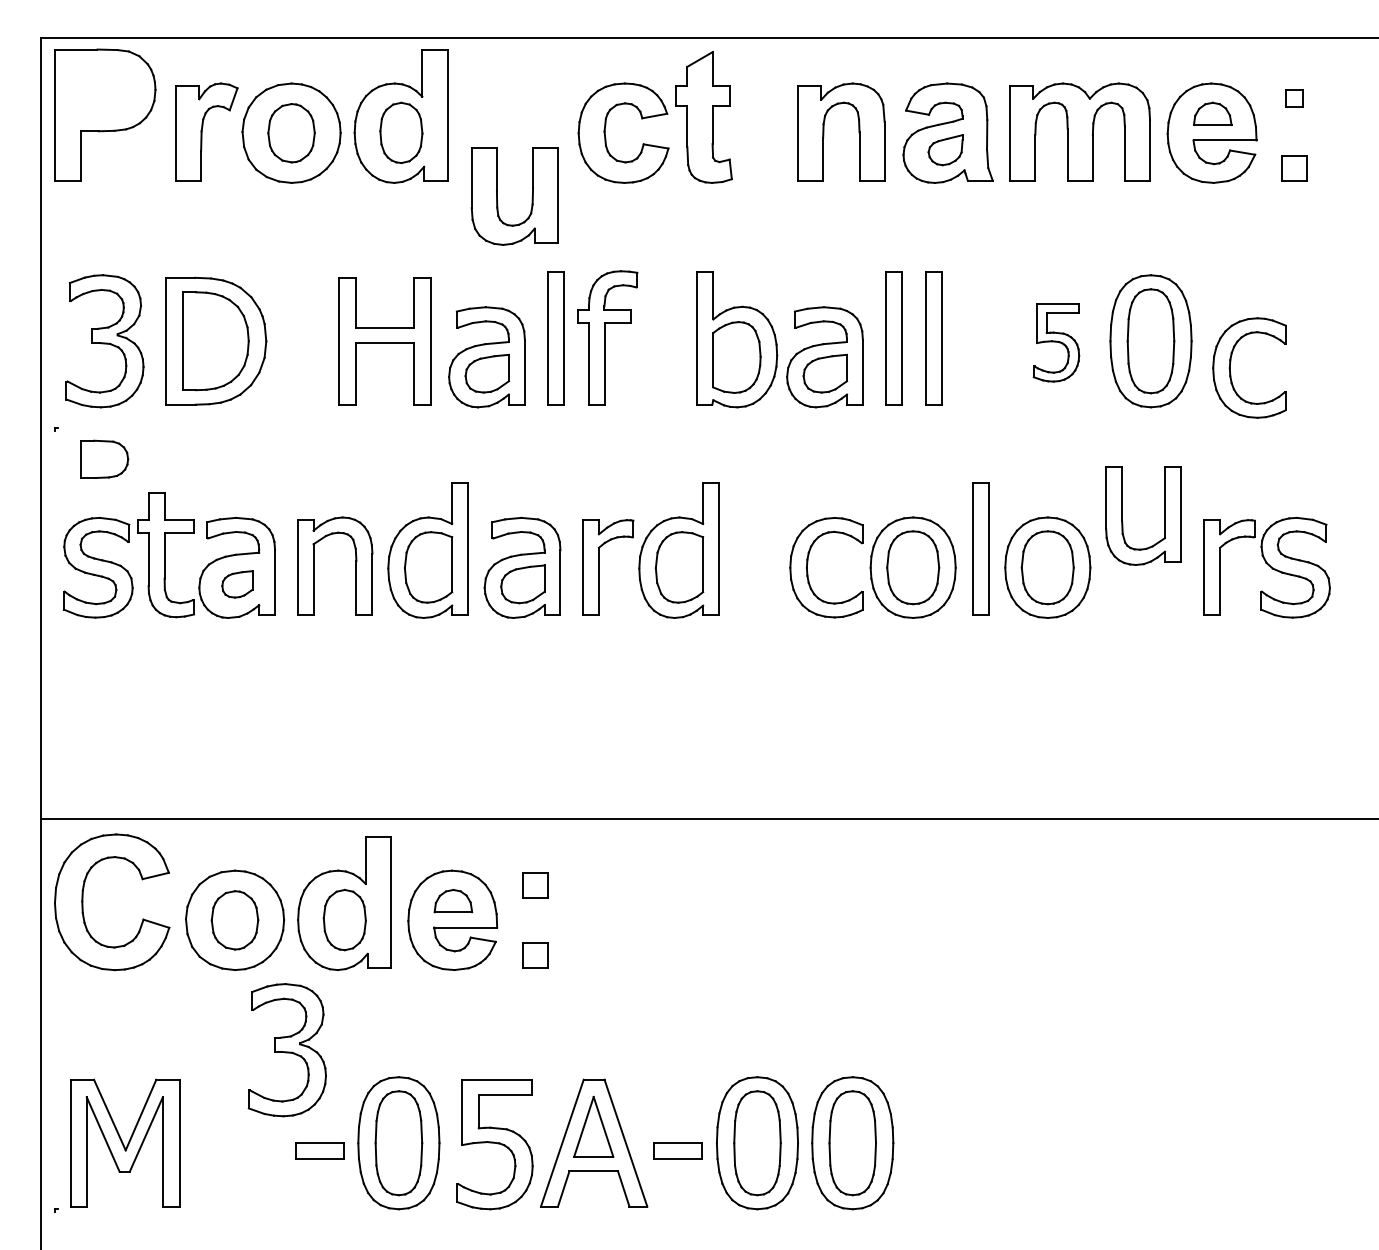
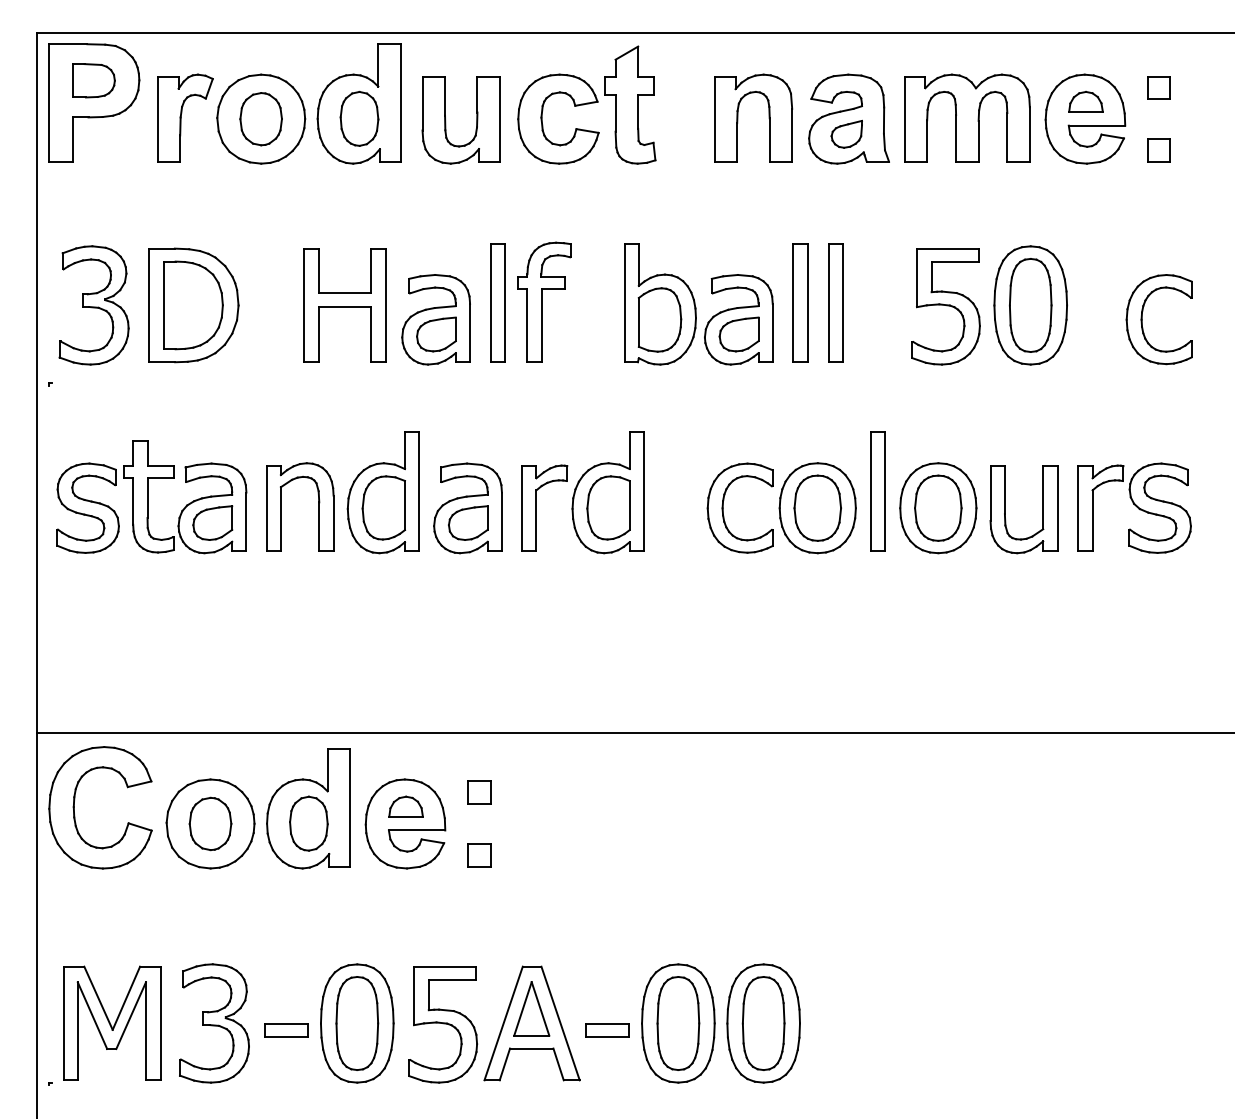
part: (1294, 98) -> (1159, 88), size x1.43
part: (497, 196) -> (445, 120), moved
part: (1056, 342) -> (946, 306), size x1.67
part: (1231, 362) -> (1143, 314), moved
part: (104, 458) -> (93, 80), moved
part: (1123, 521) -> (1006, 514), moved
part: (237, 584) -> (212, 523), size x1.43
part: (286, 1050) -> (213, 1023), moved

